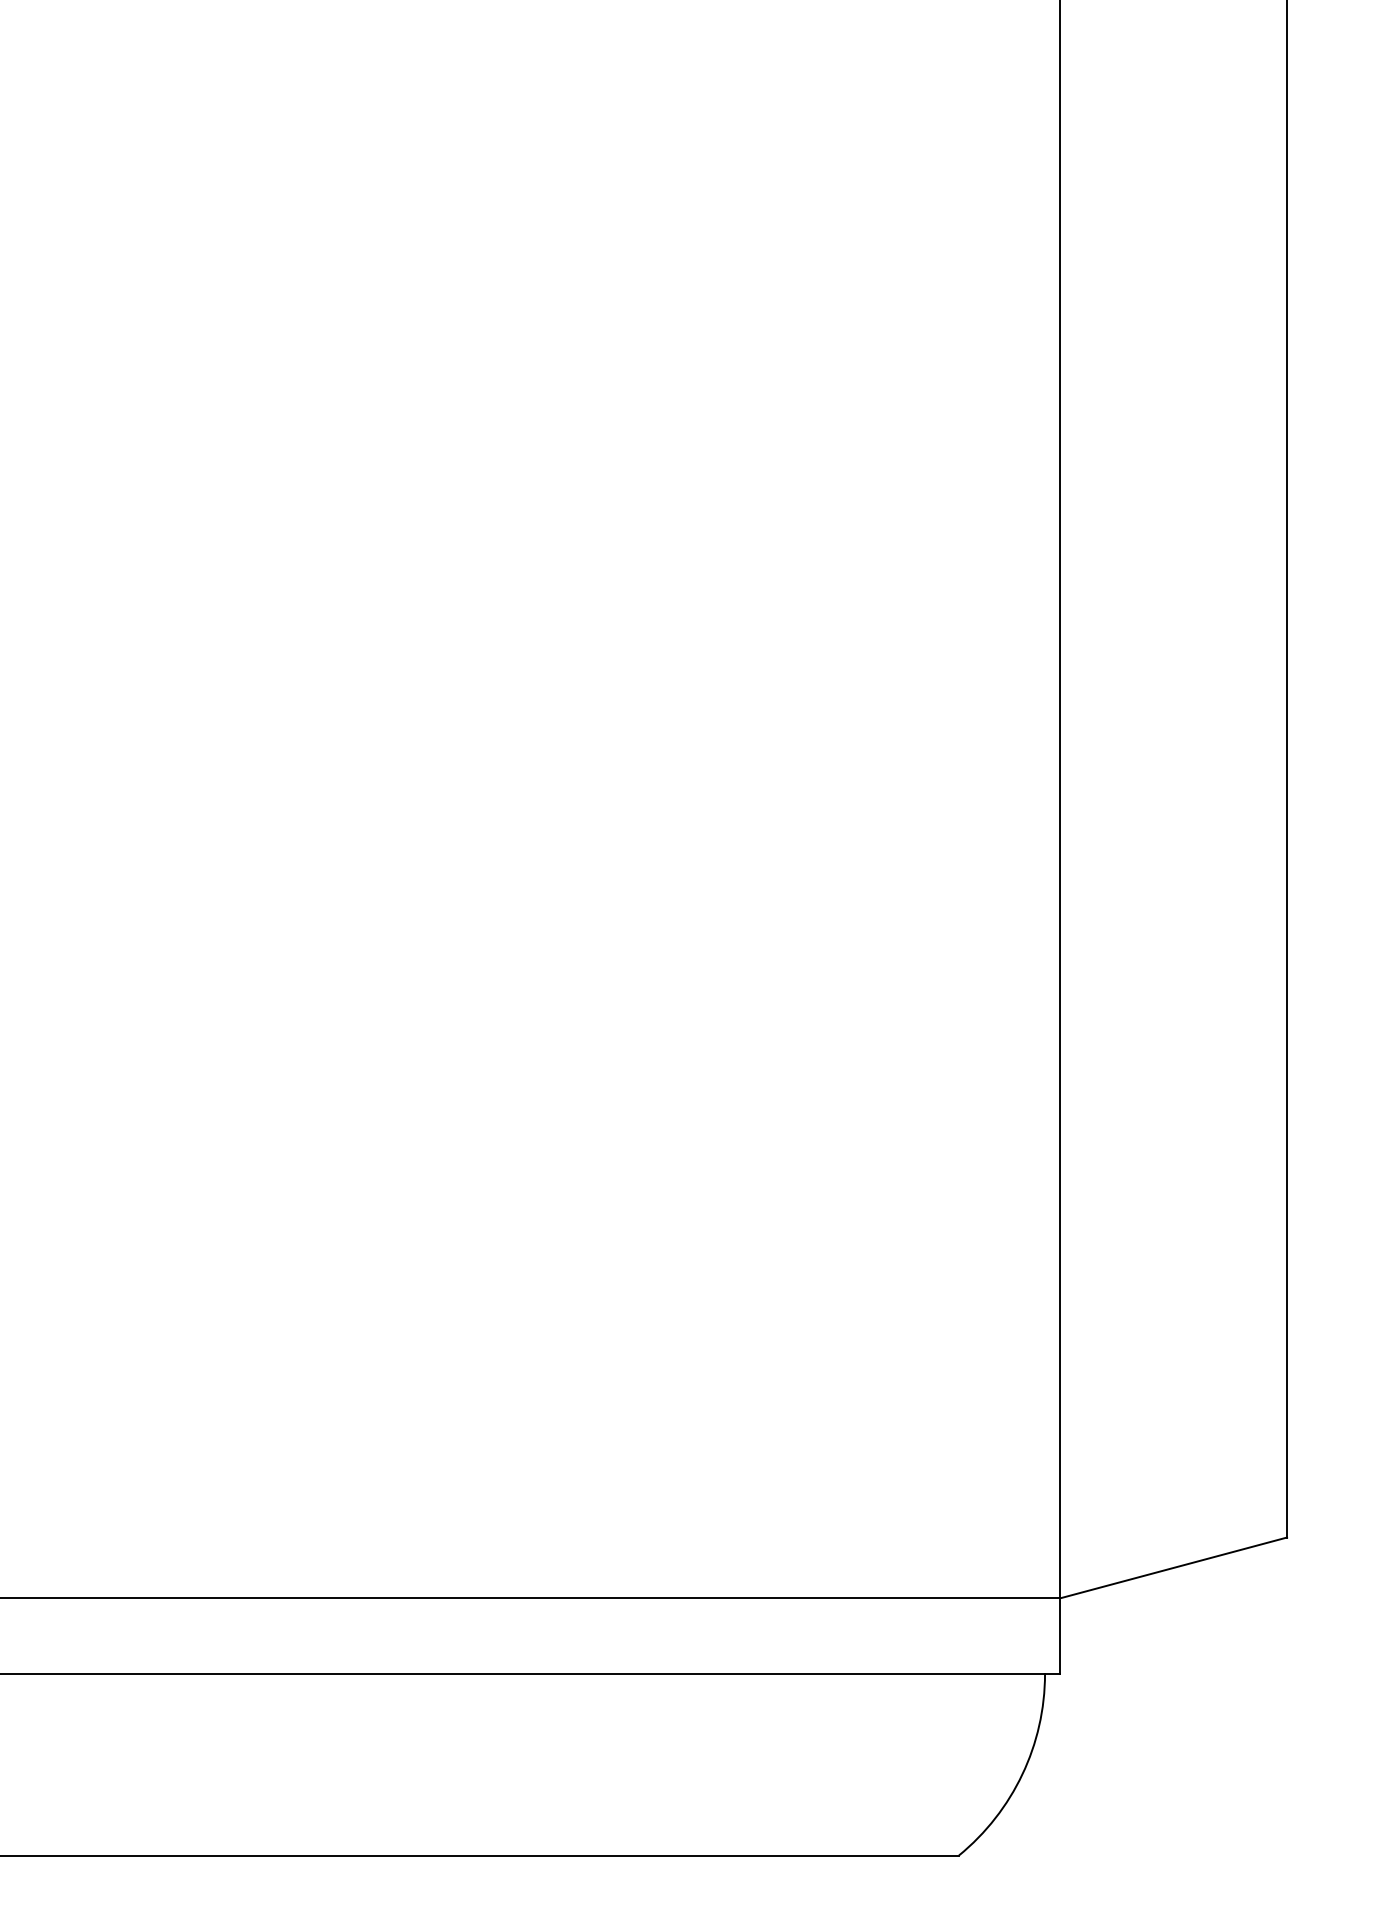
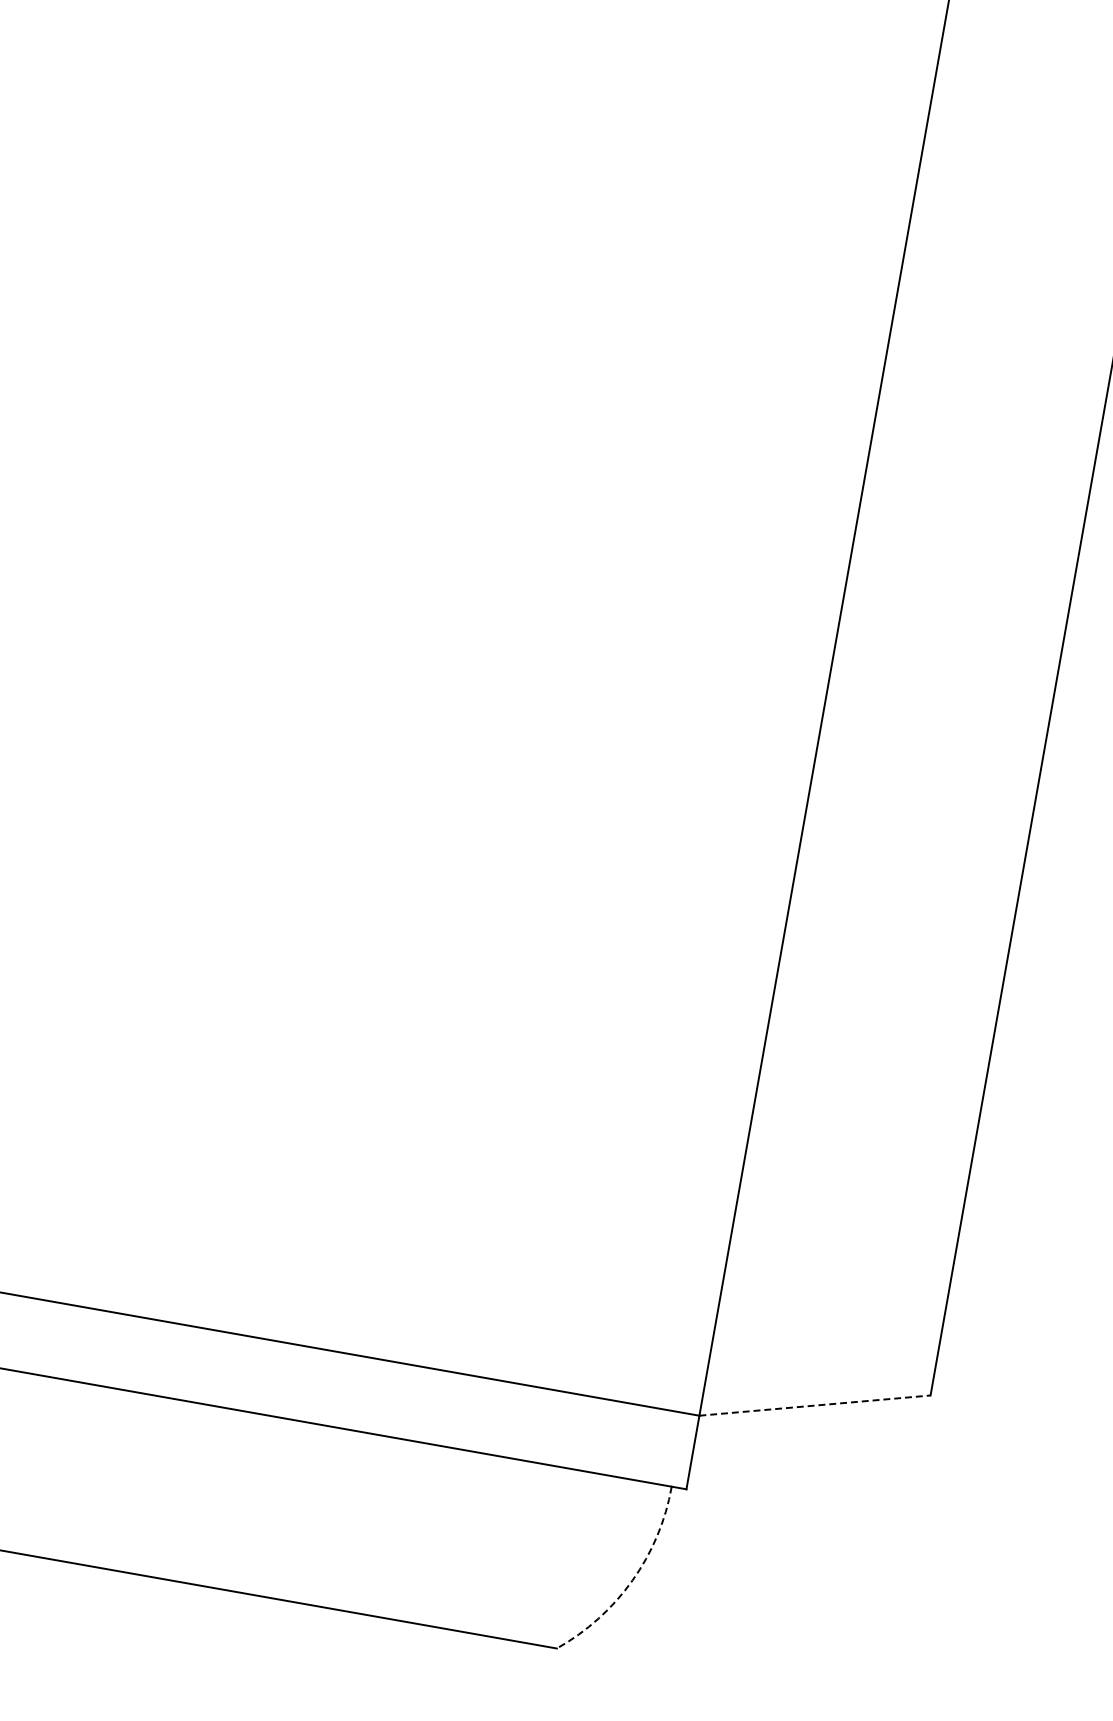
line: (1174, 1567) -> (815, 1405), solid -> dashed
arc: (1022, 1774) -> (632, 1580), solid -> dashed

